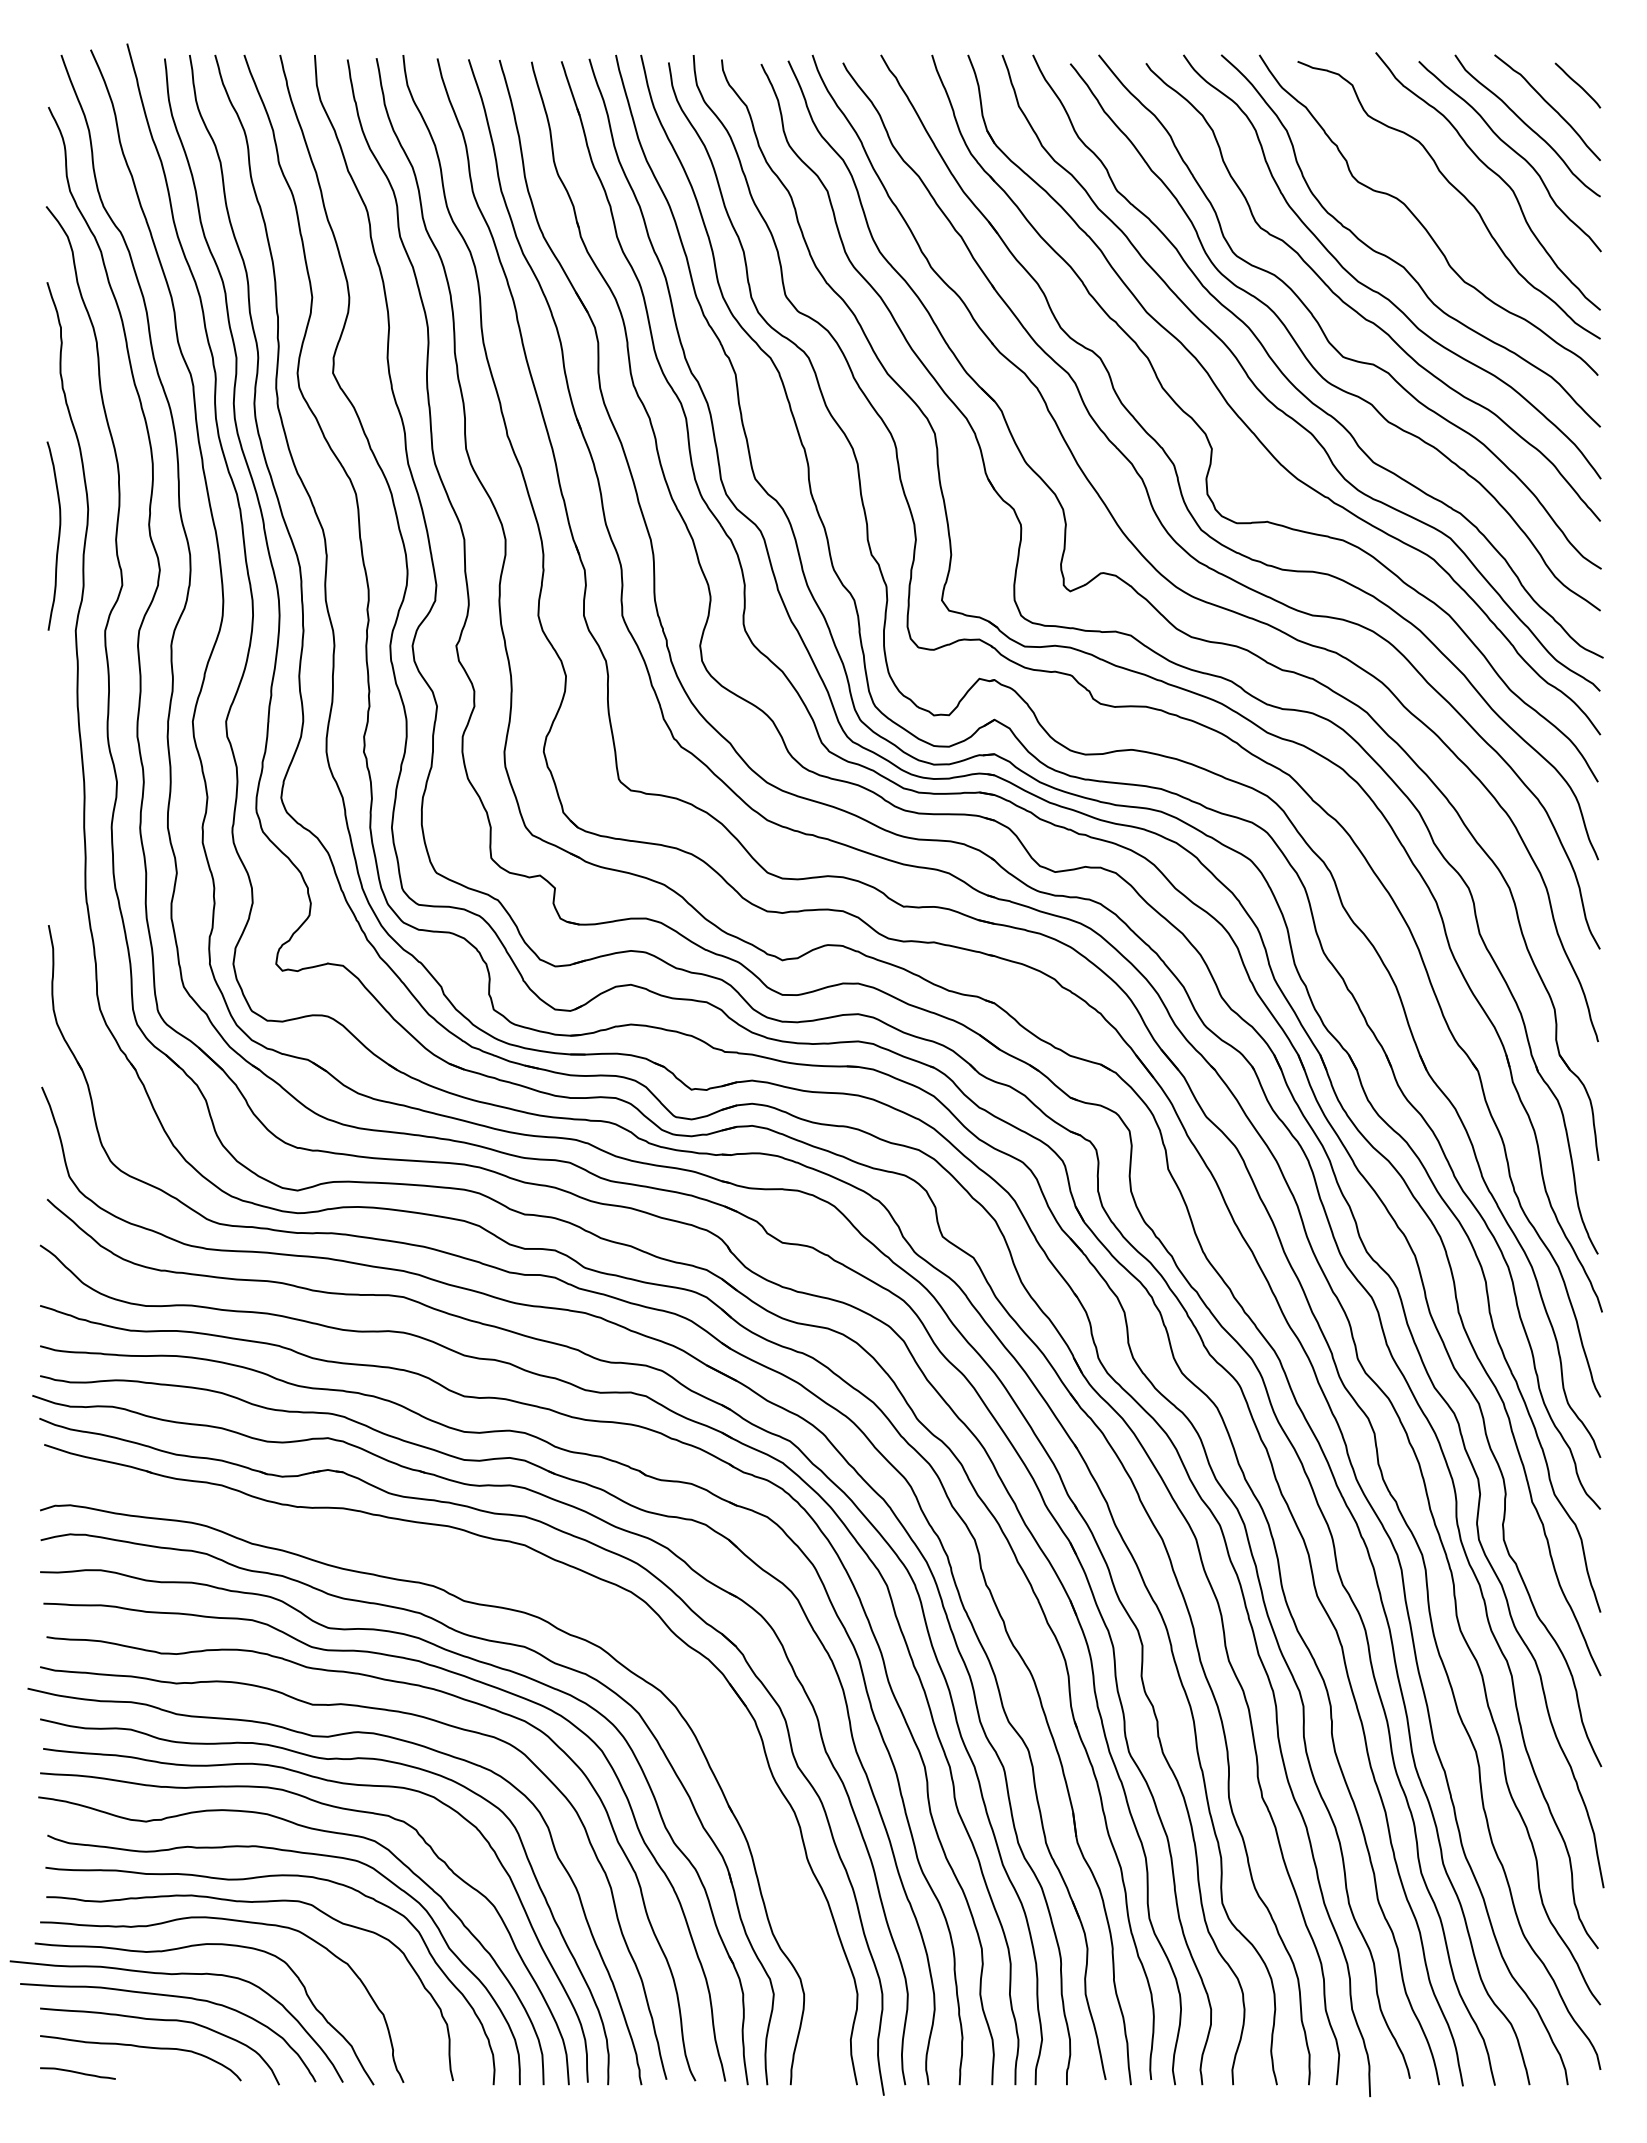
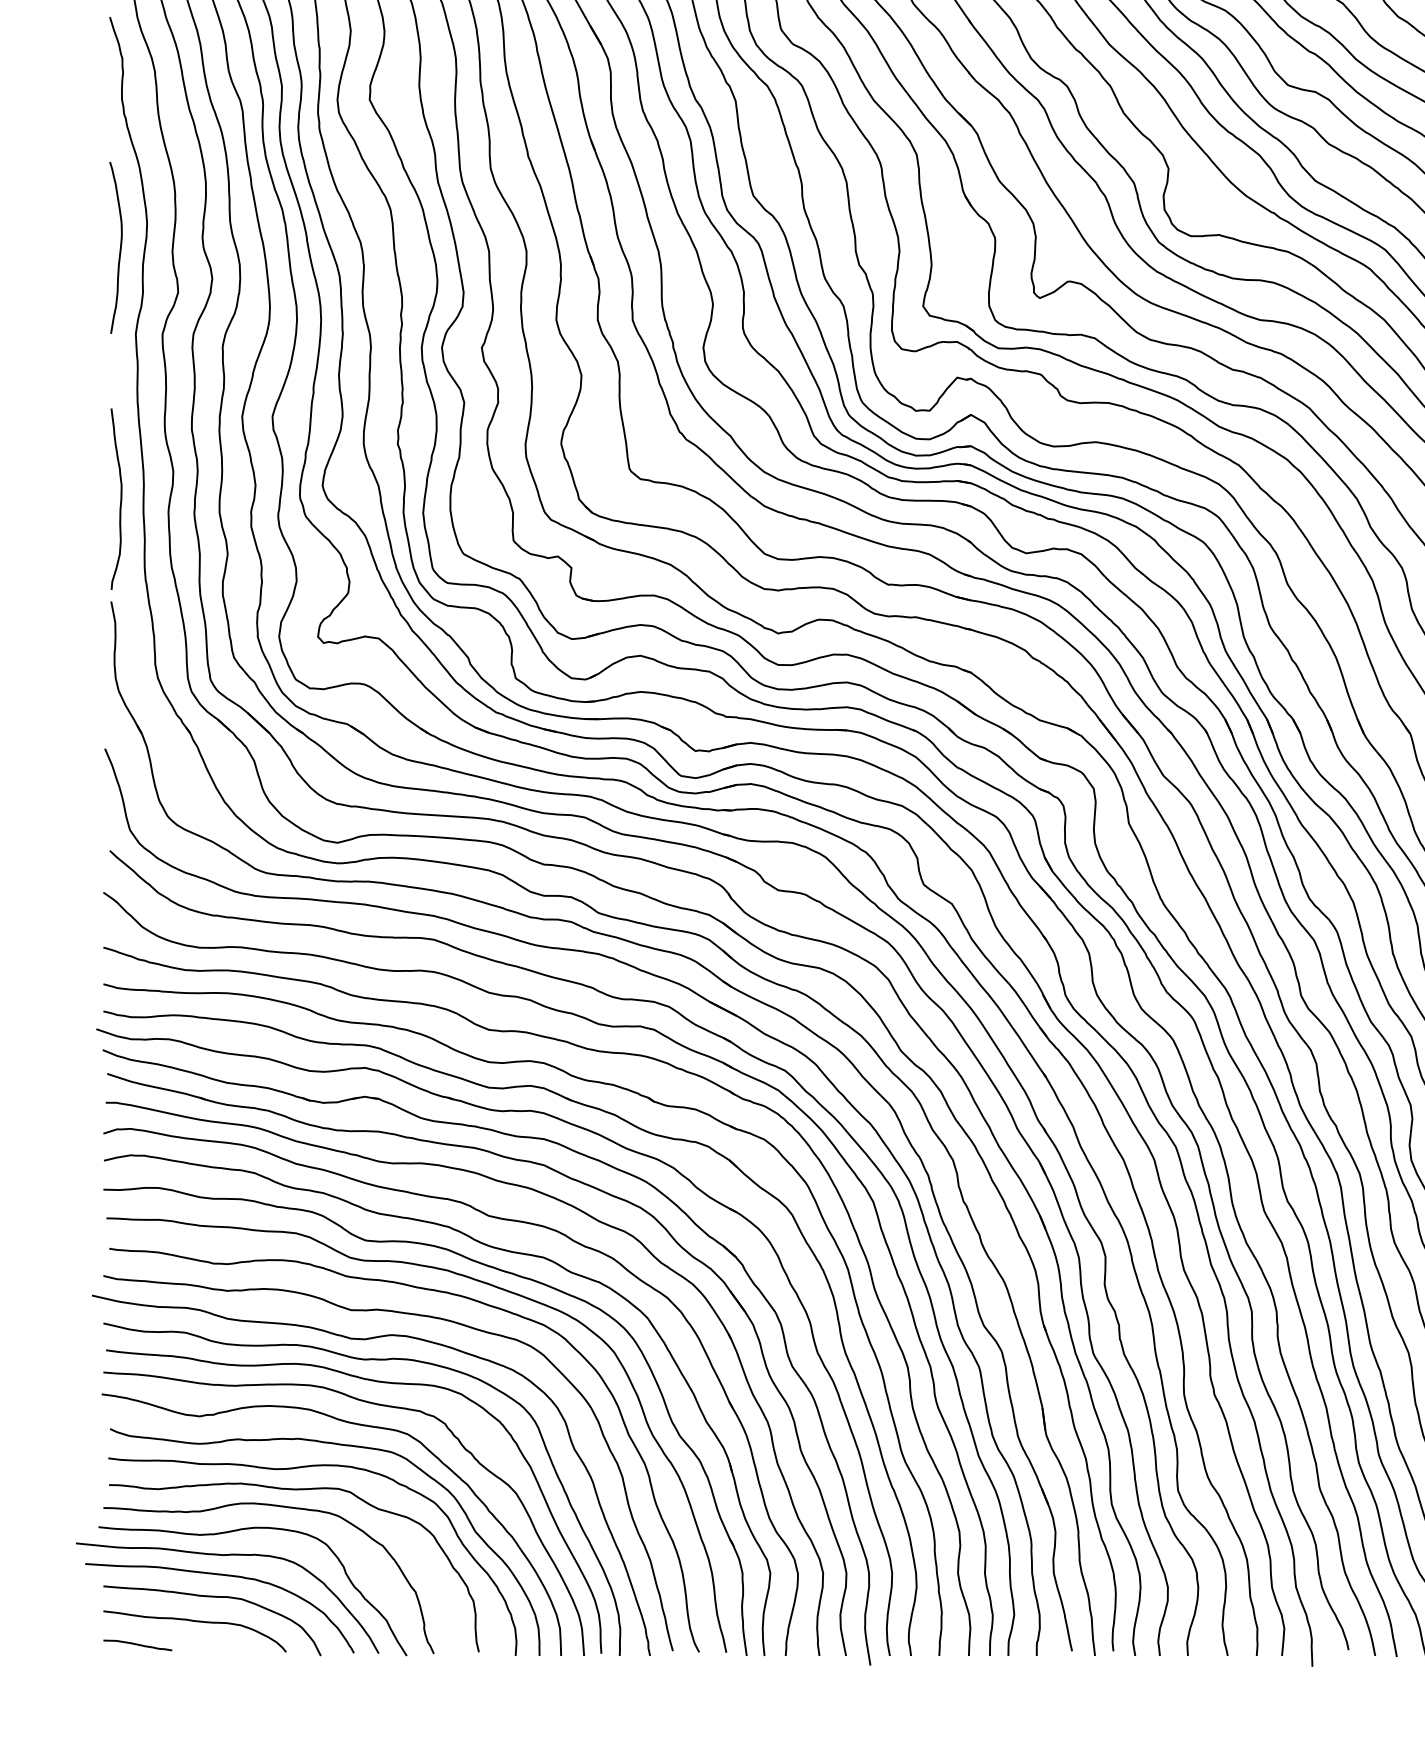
curve: (58, 813) -> (120, 500), added
part: (484, 1566) -> (507, 1184), added

